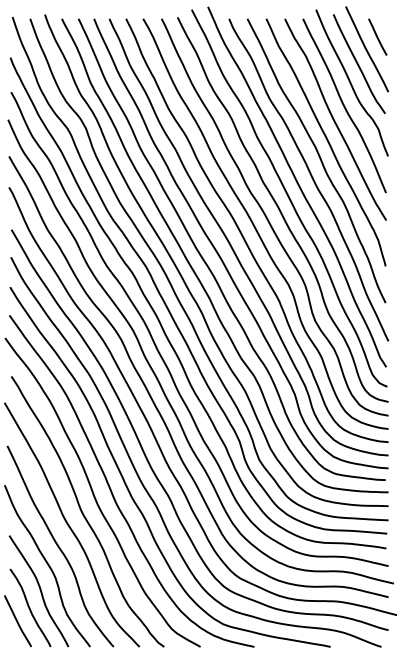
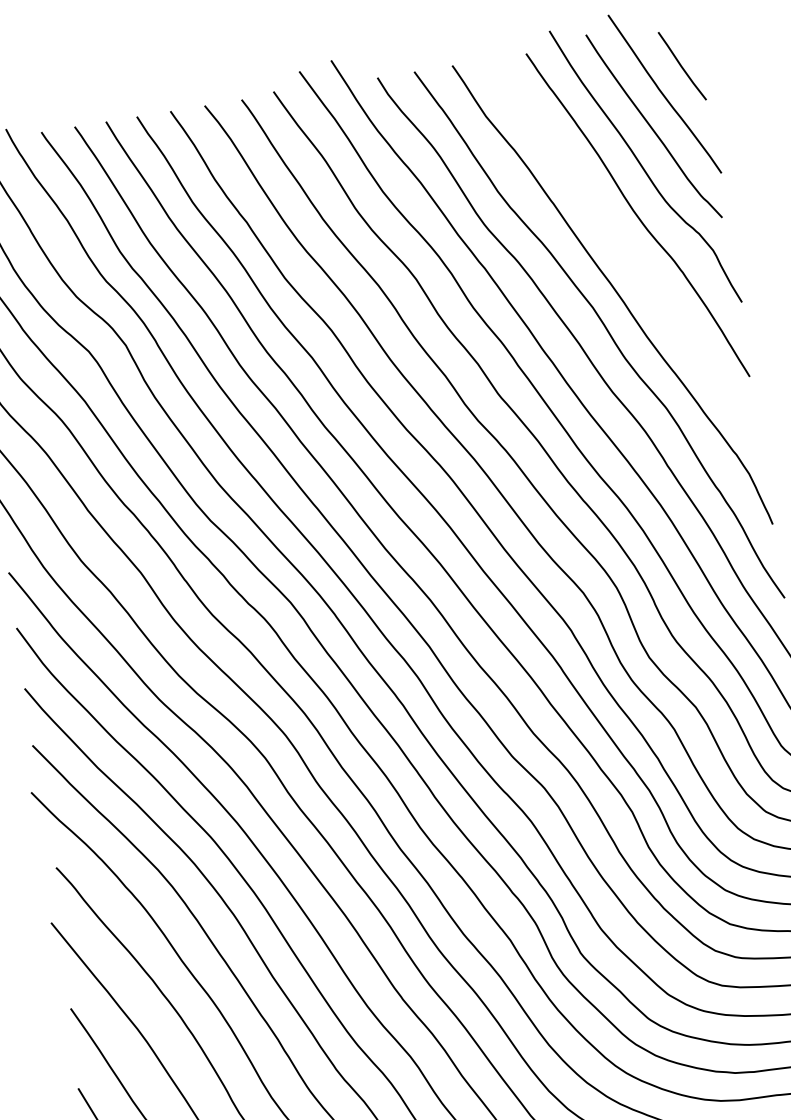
curve: (334, 119) -> (622, 245), removed

